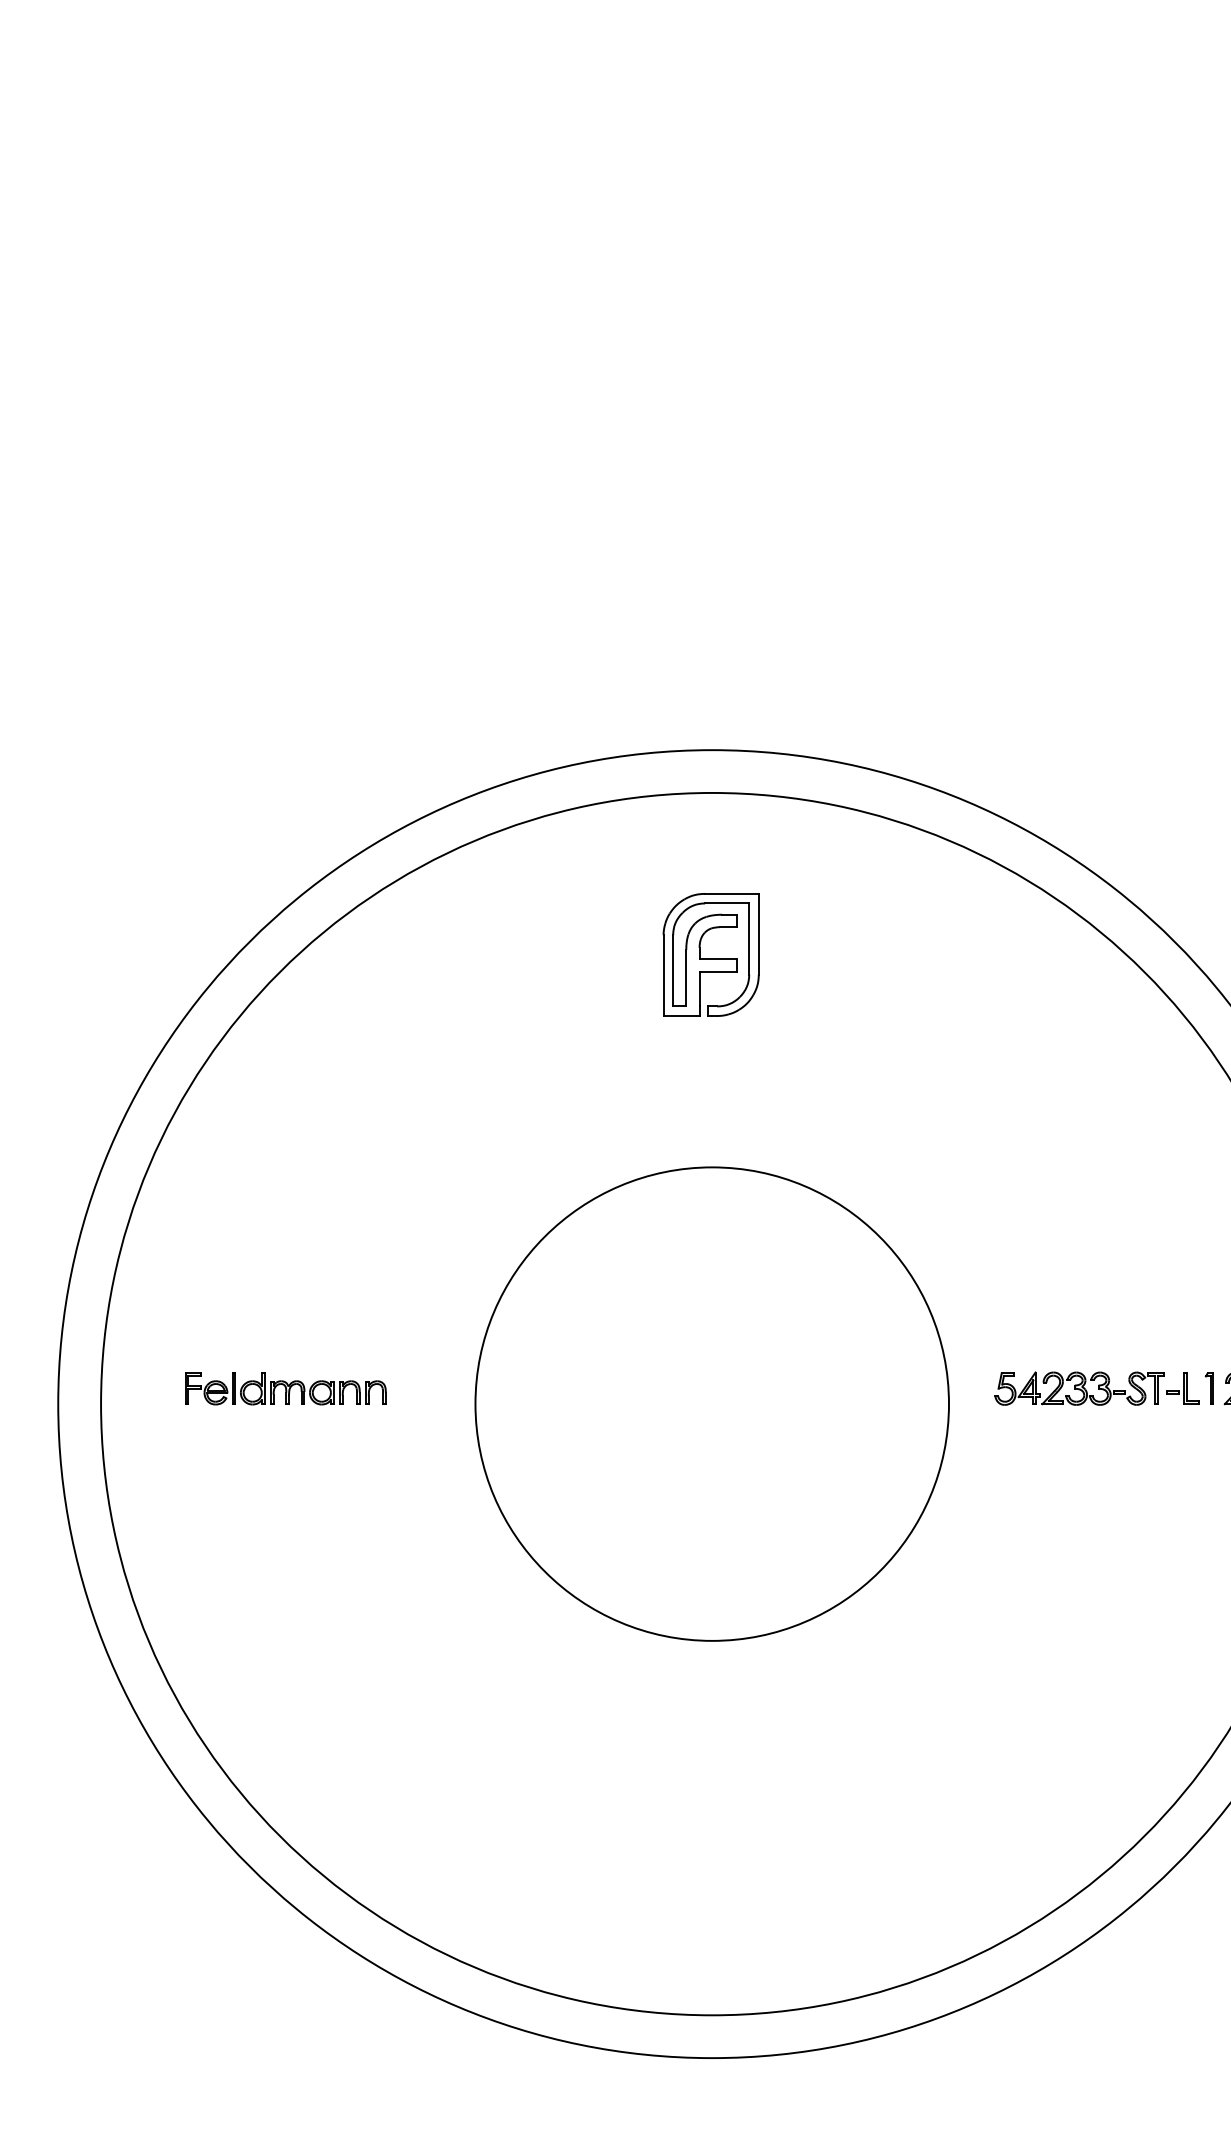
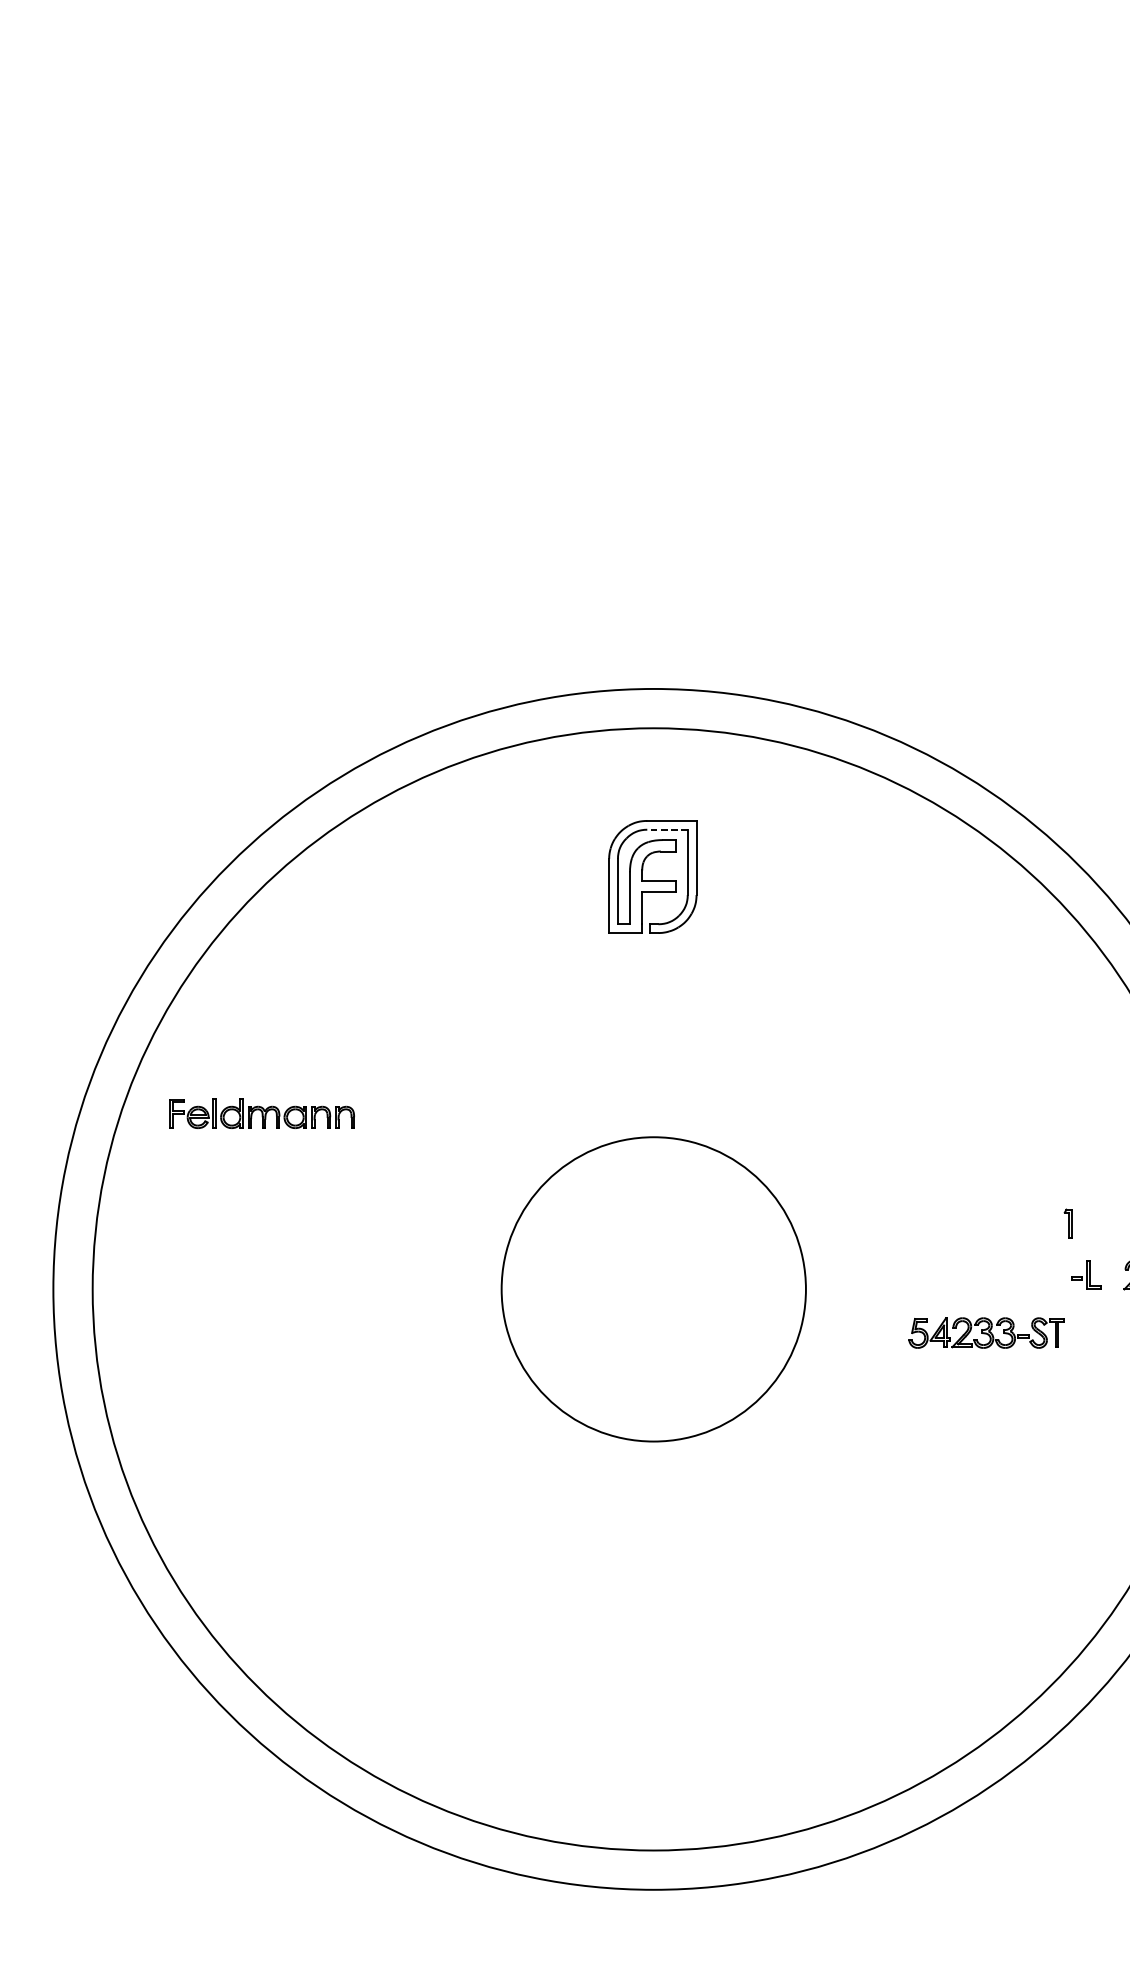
line: (726, 903) -> (666, 829), solid -> dashed
part: (285, 1388) -> (262, 1113), moved
part: (1079, 1388) -> (986, 1332), moved
part: (1208, 1388) -> (1067, 1223), moved
circle: (711, 1403) -> (653, 1288), size x0.7

